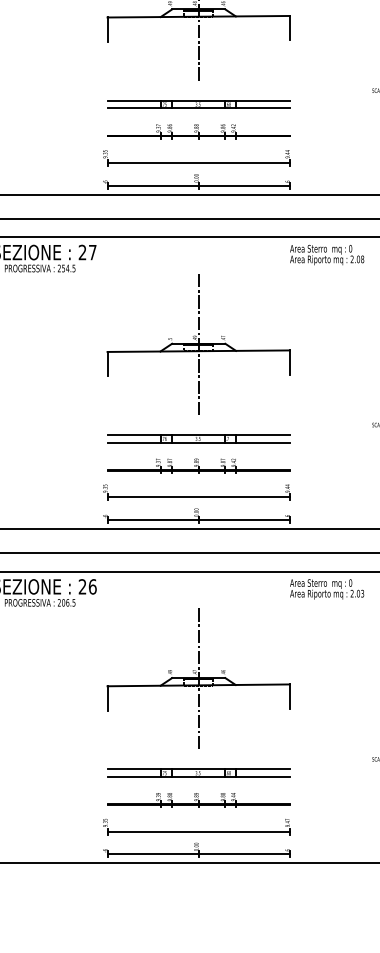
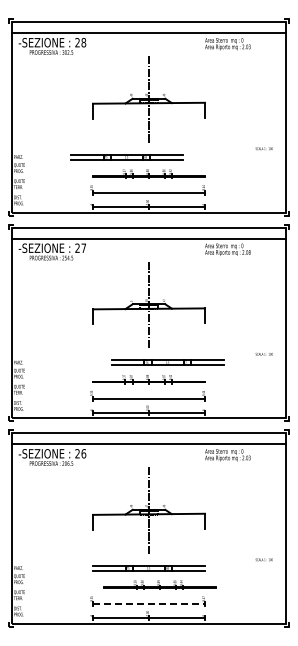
part: (197, 104) -> (126, 157), moved
part: (197, 438) -> (167, 362), moved
part: (197, 799) -> (159, 584), moved
line: (199, 832) -> (149, 604), solid -> dashed

